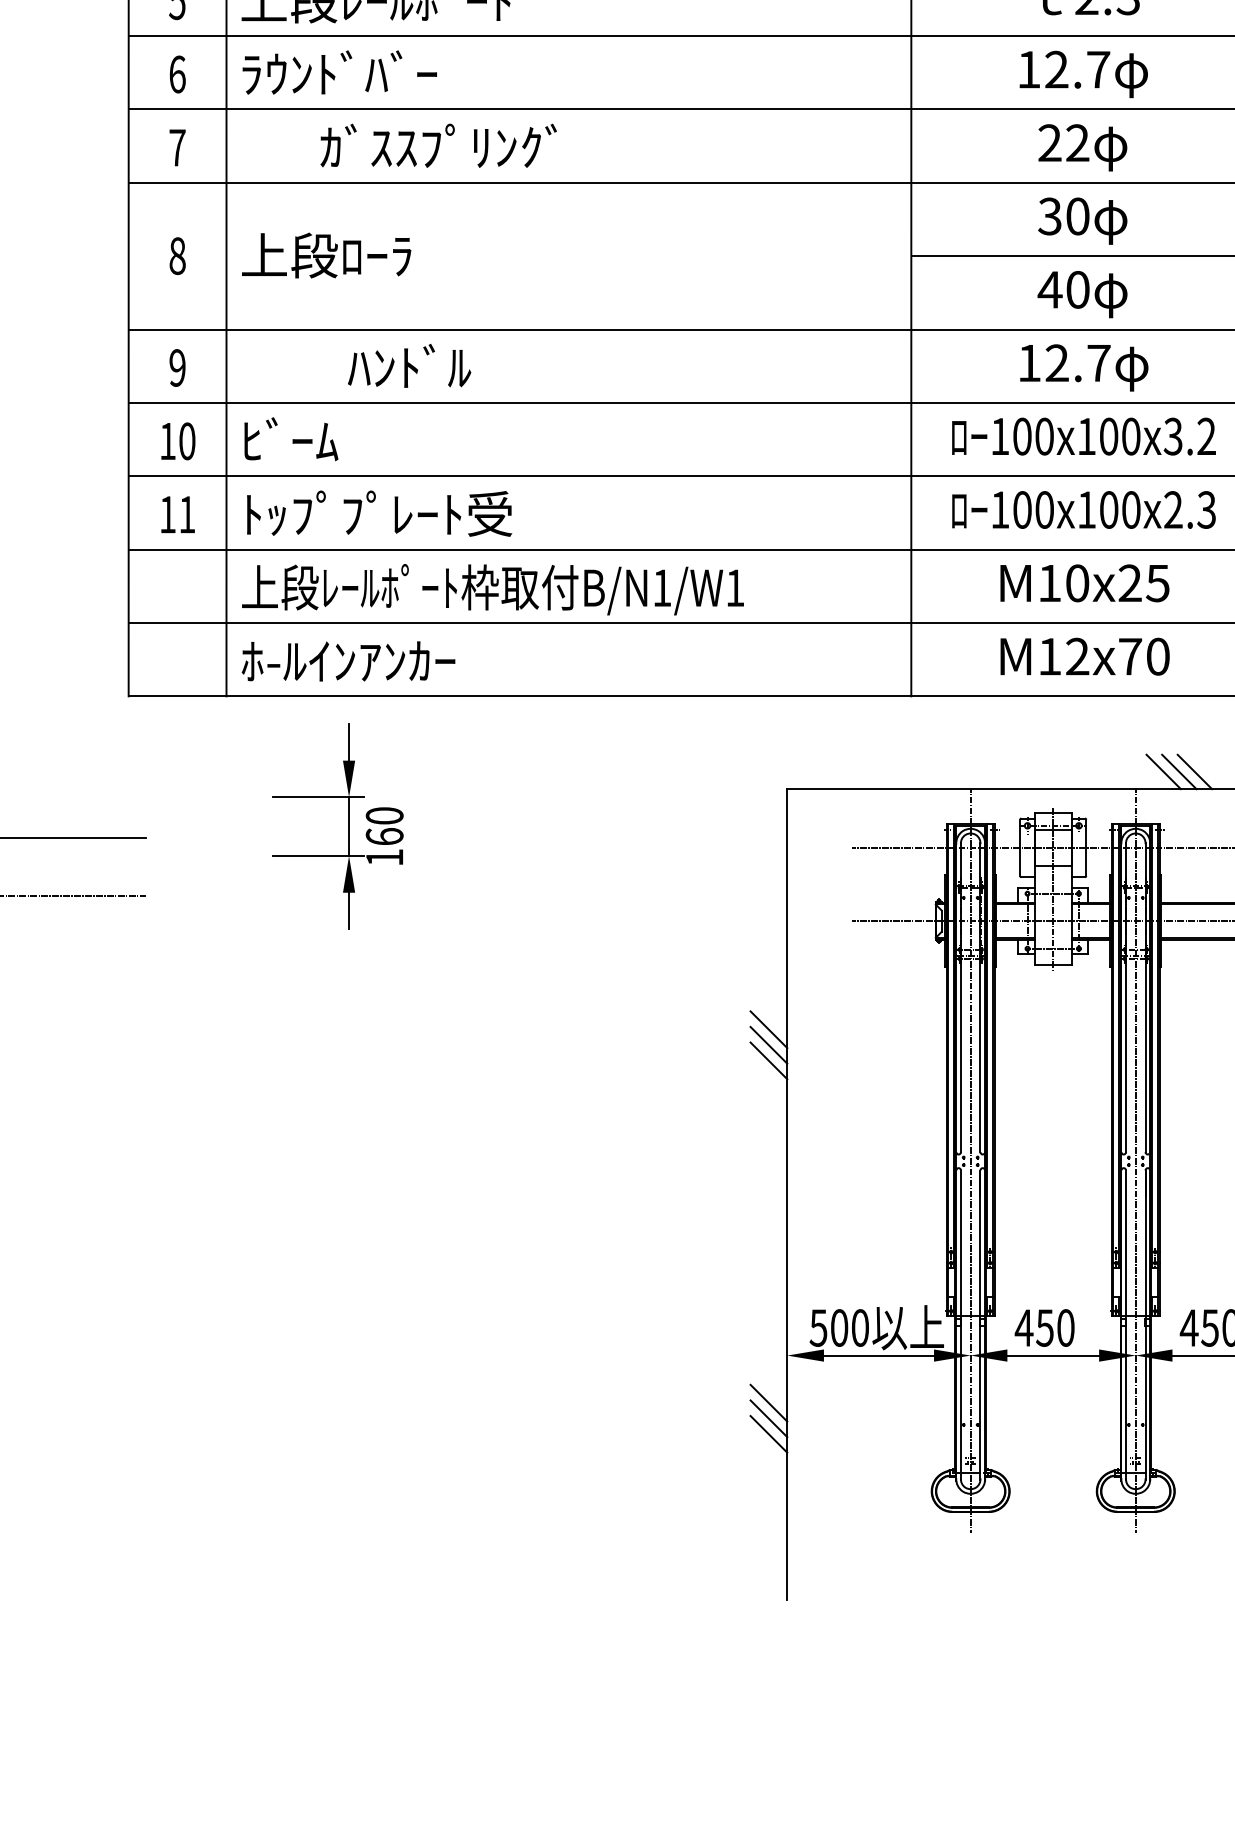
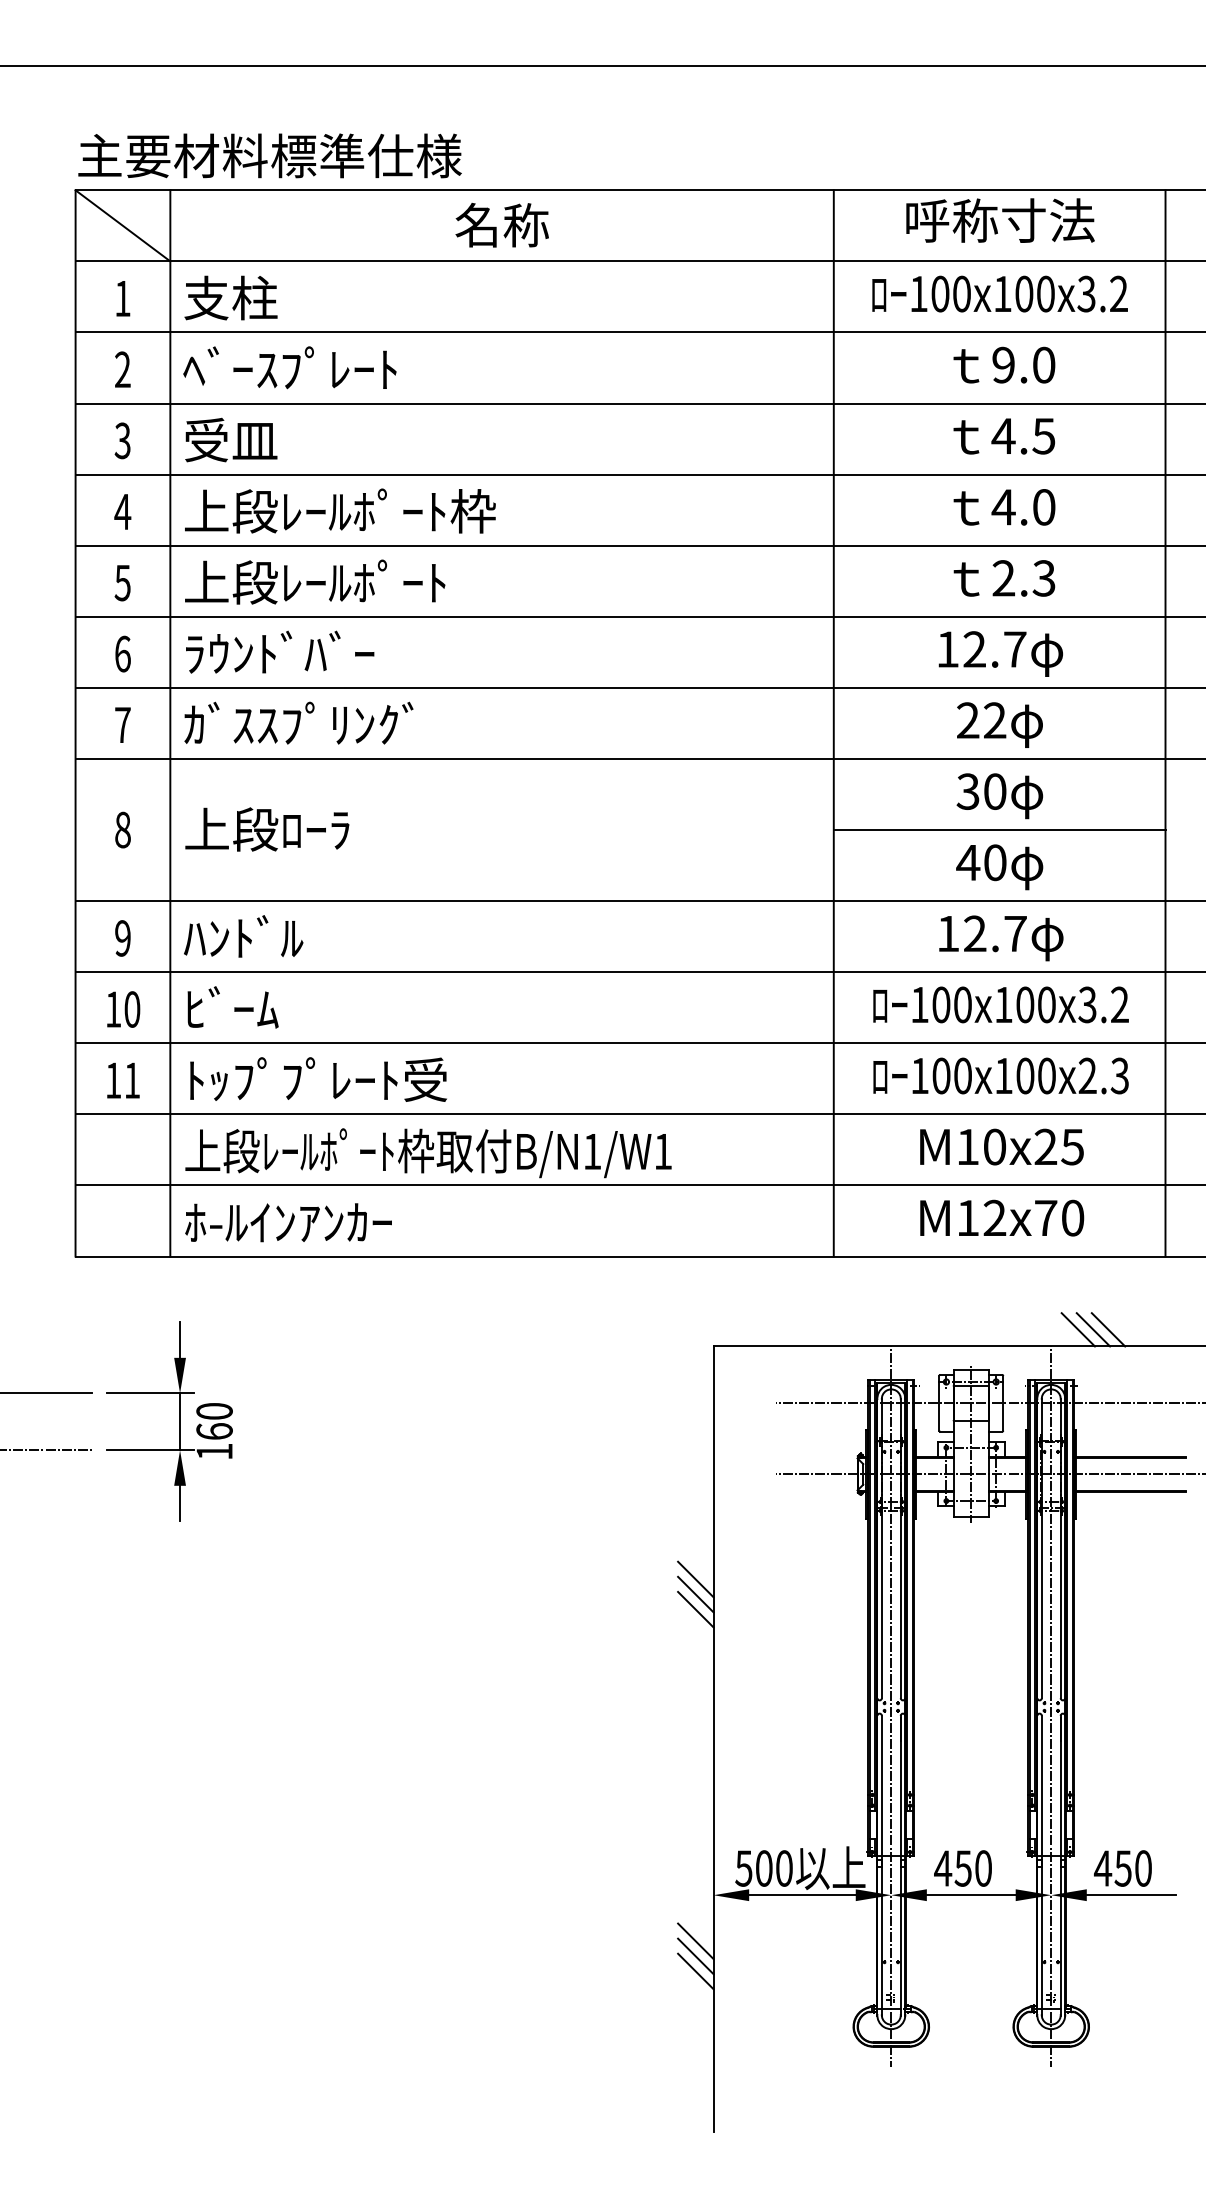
text: (438, 145) -> (298, 722), moved
text: (409, 365) -> (243, 936), moved
part: (348, 826) -> (179, 1421), moved

